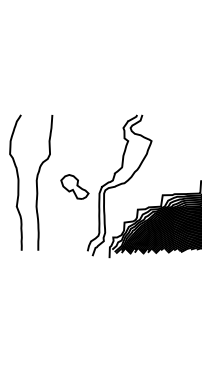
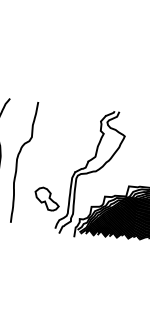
part: (74, 186) -> (46, 198), moved

